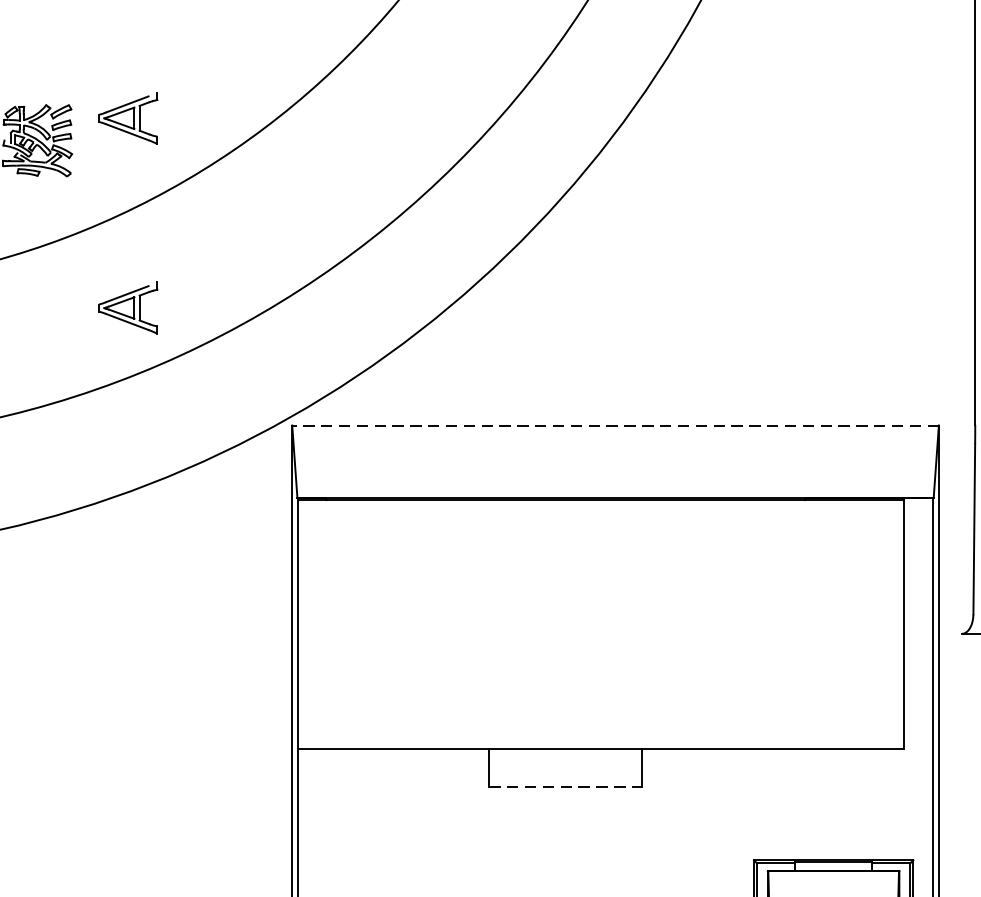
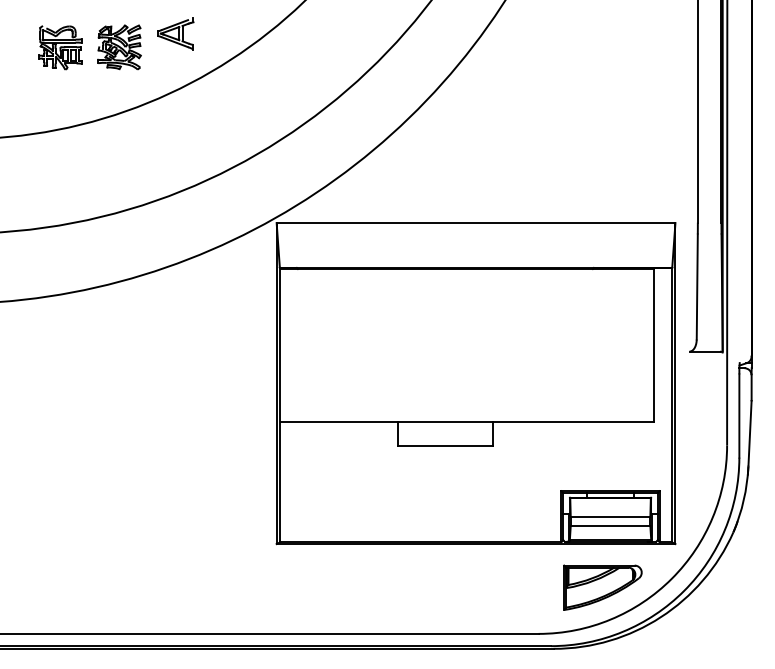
part: (128, 307) -> (175, 150), removed
line: (614, 426) -> (475, 223), dashed -> solid
line: (566, 786) -> (445, 445), dashed -> solid

